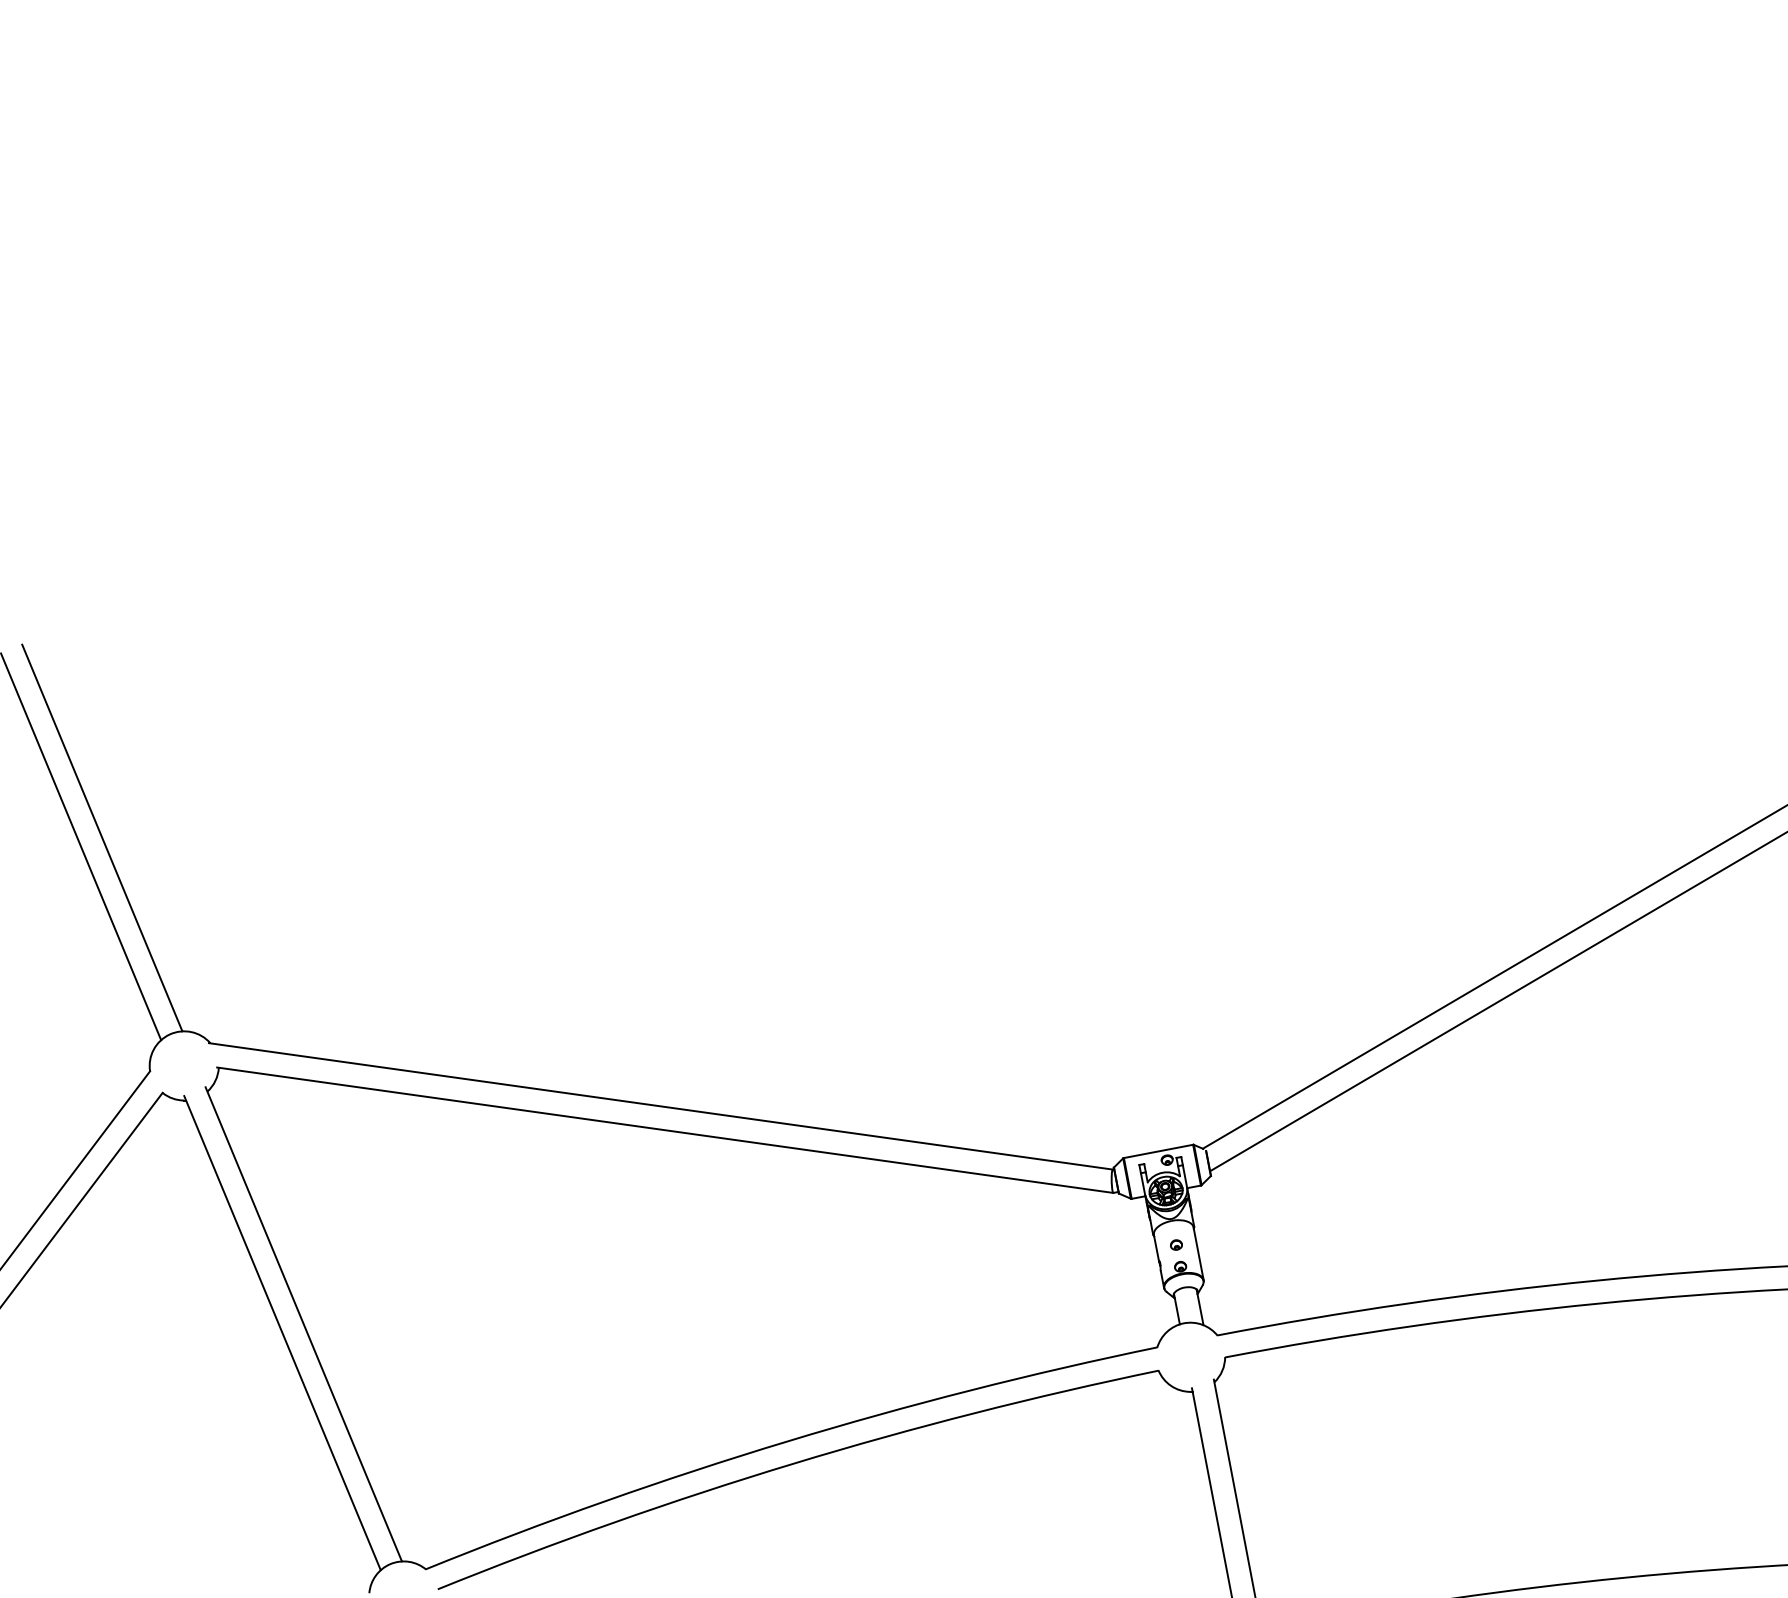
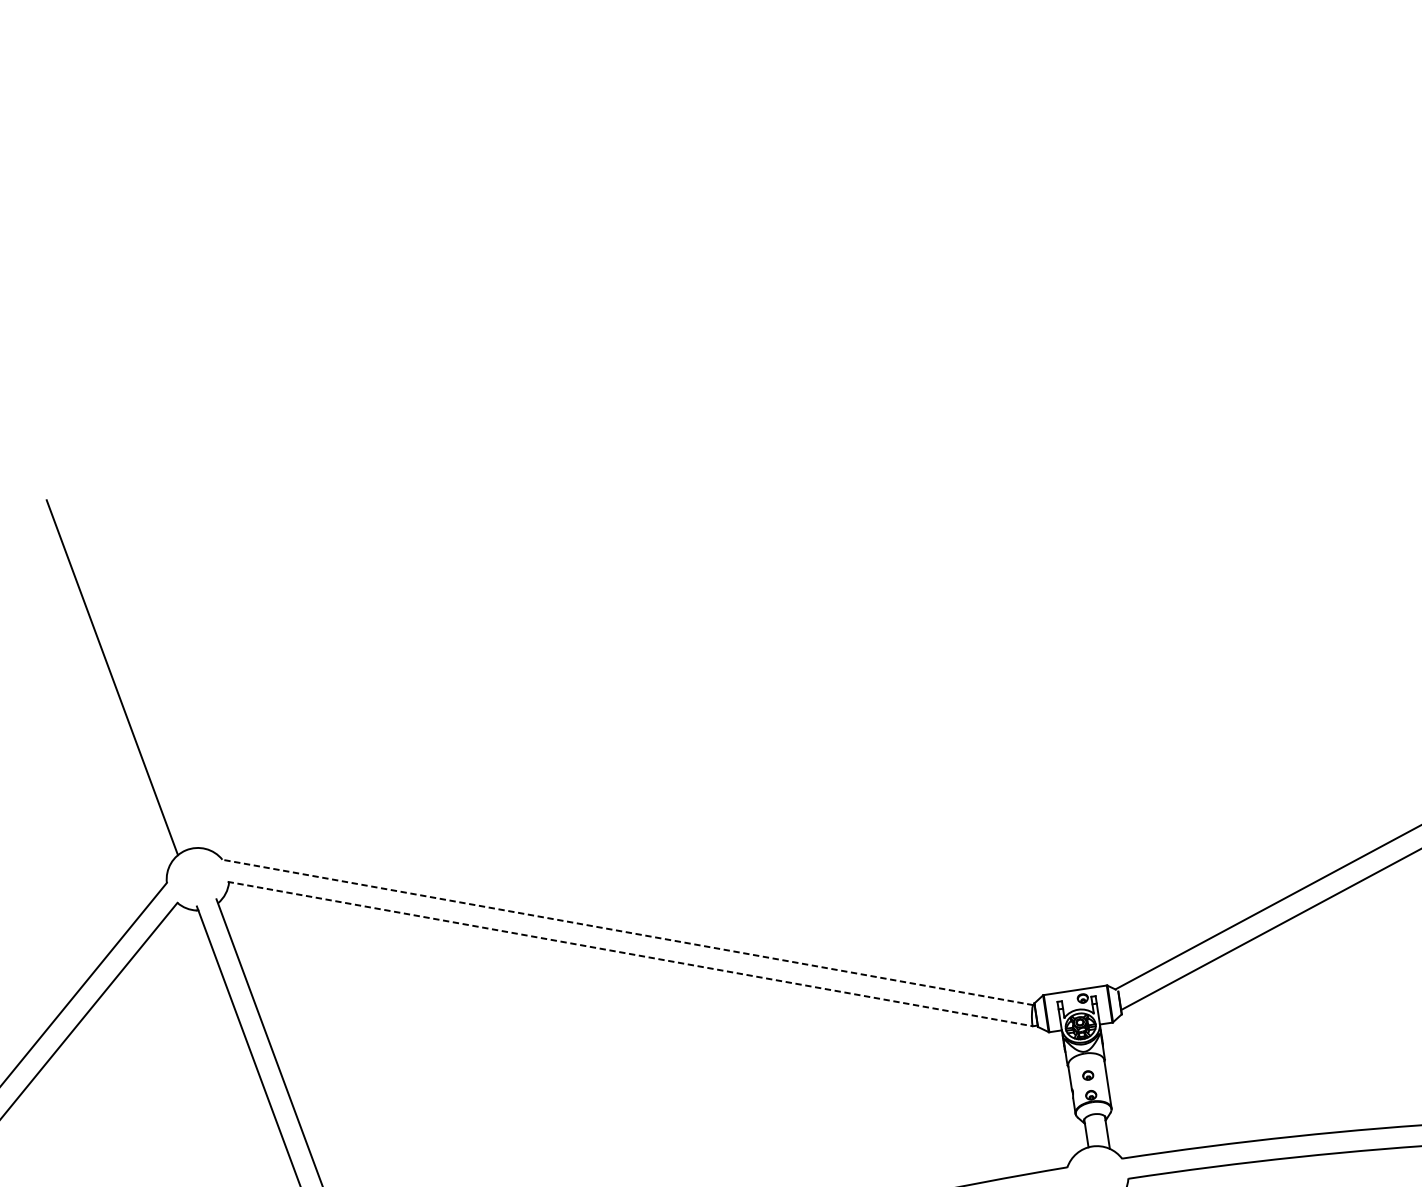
line: (102, 837) -> (132, 670), removed
line: (660, 1106) -> (626, 932), solid -> dashed
line: (665, 1130) -> (630, 954), solid -> dashed

